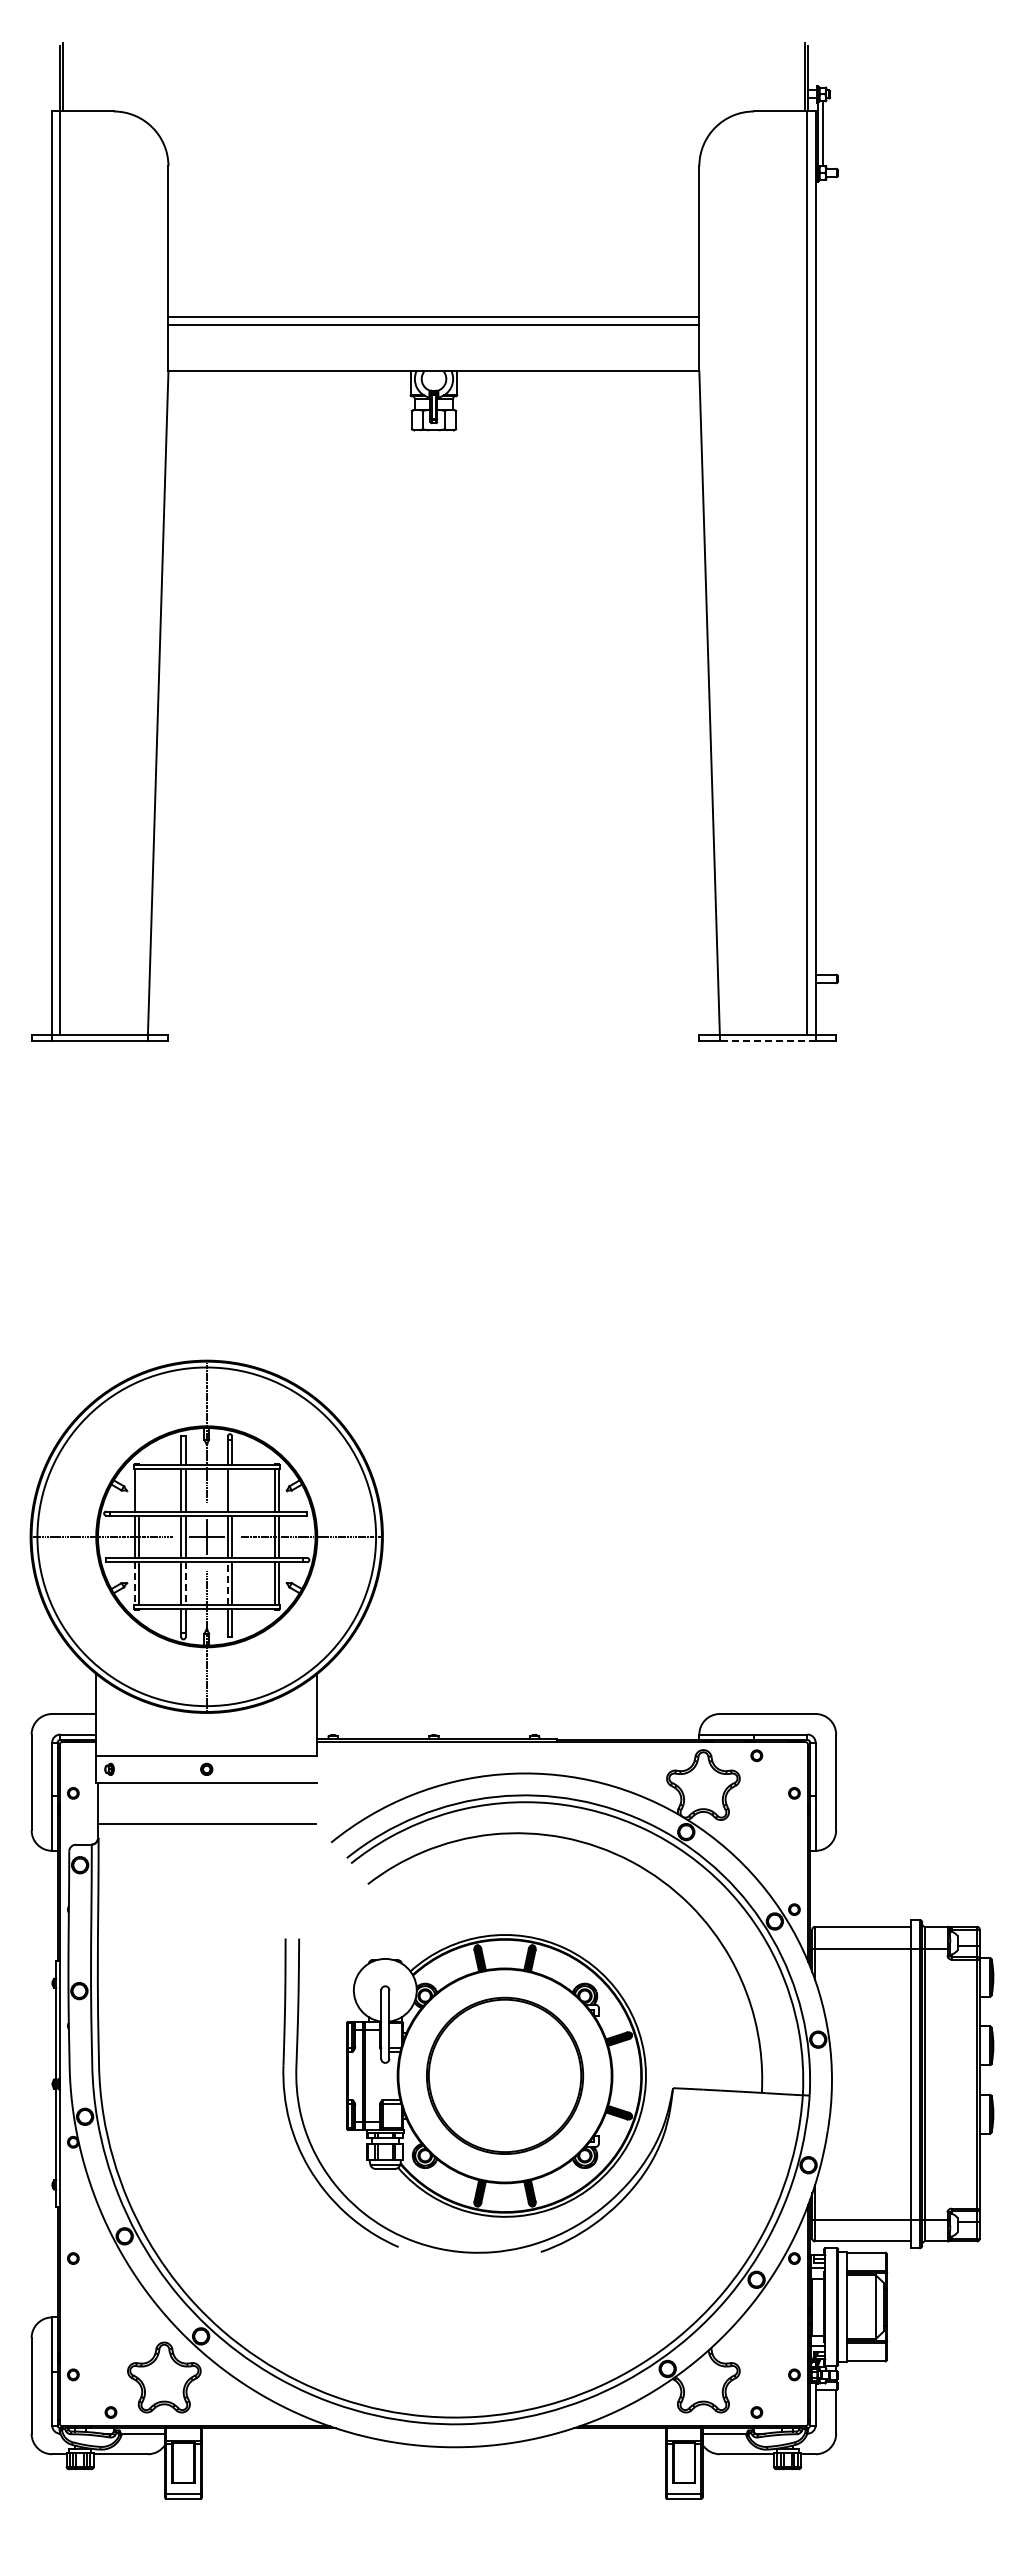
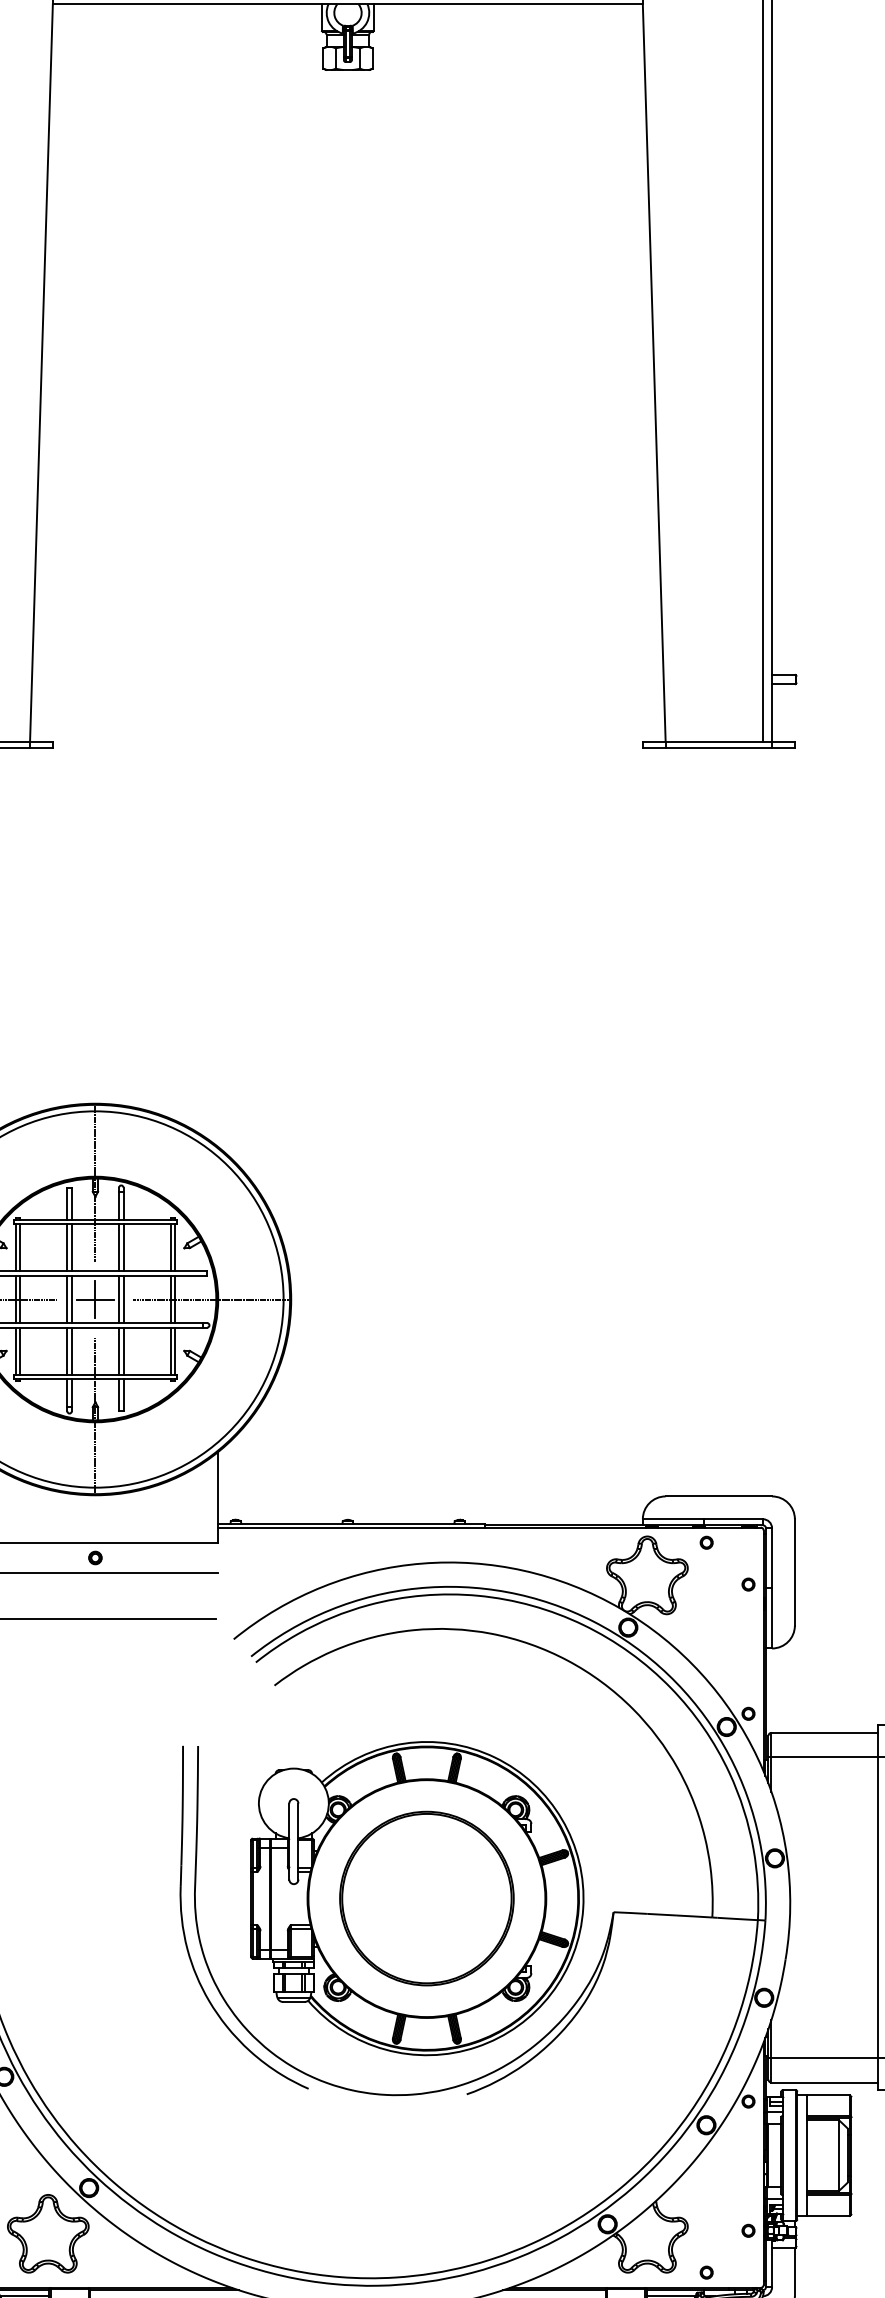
line: (767, 1040) -> (718, 747), dashed -> solid
line: (139, 1490) -> (20, 1248), added
line: (232, 1490) -> (124, 1248), added
line: (227, 1582) -> (118, 1350), dashed -> solid
line: (134, 1583) -> (15, 1351), dashed -> solid
line: (185, 1583) -> (71, 1351), dashed -> solid

